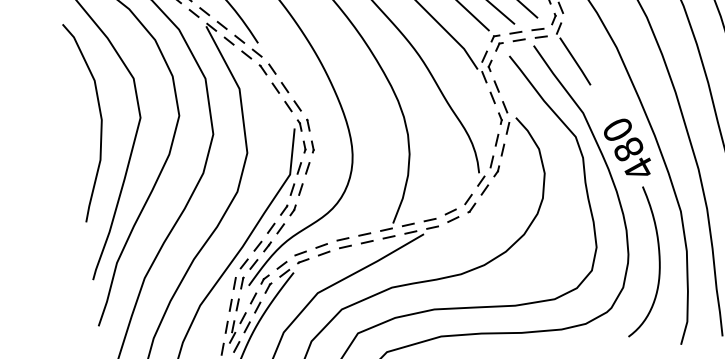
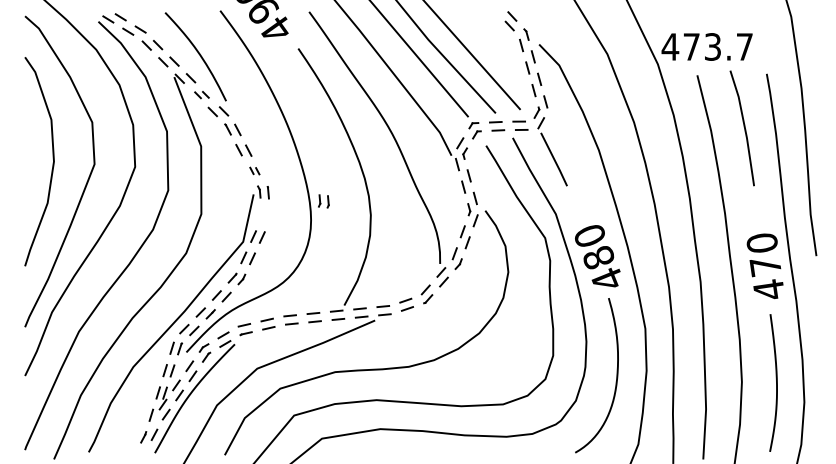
part: (233, 39) -> (201, 94), size x0.7
part: (292, 105) -> (254, 170), size x0.6
part: (308, 147) -> (323, 201), moved

